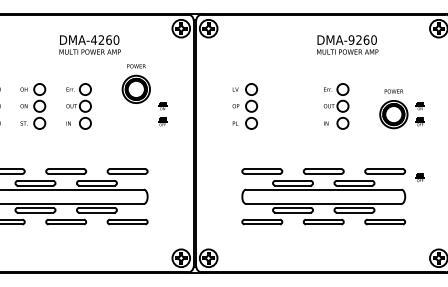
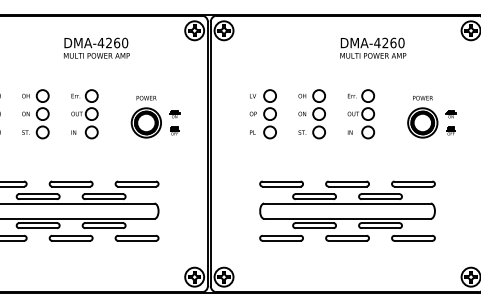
text: (351, 39) -> (377, 42), DMA-9260 -> DMA-4260
part: (135, 83) -> (145, 116), moved
part: (290, 106) -> (311, 114), added
part: (419, 177) -> (450, 190), removed

